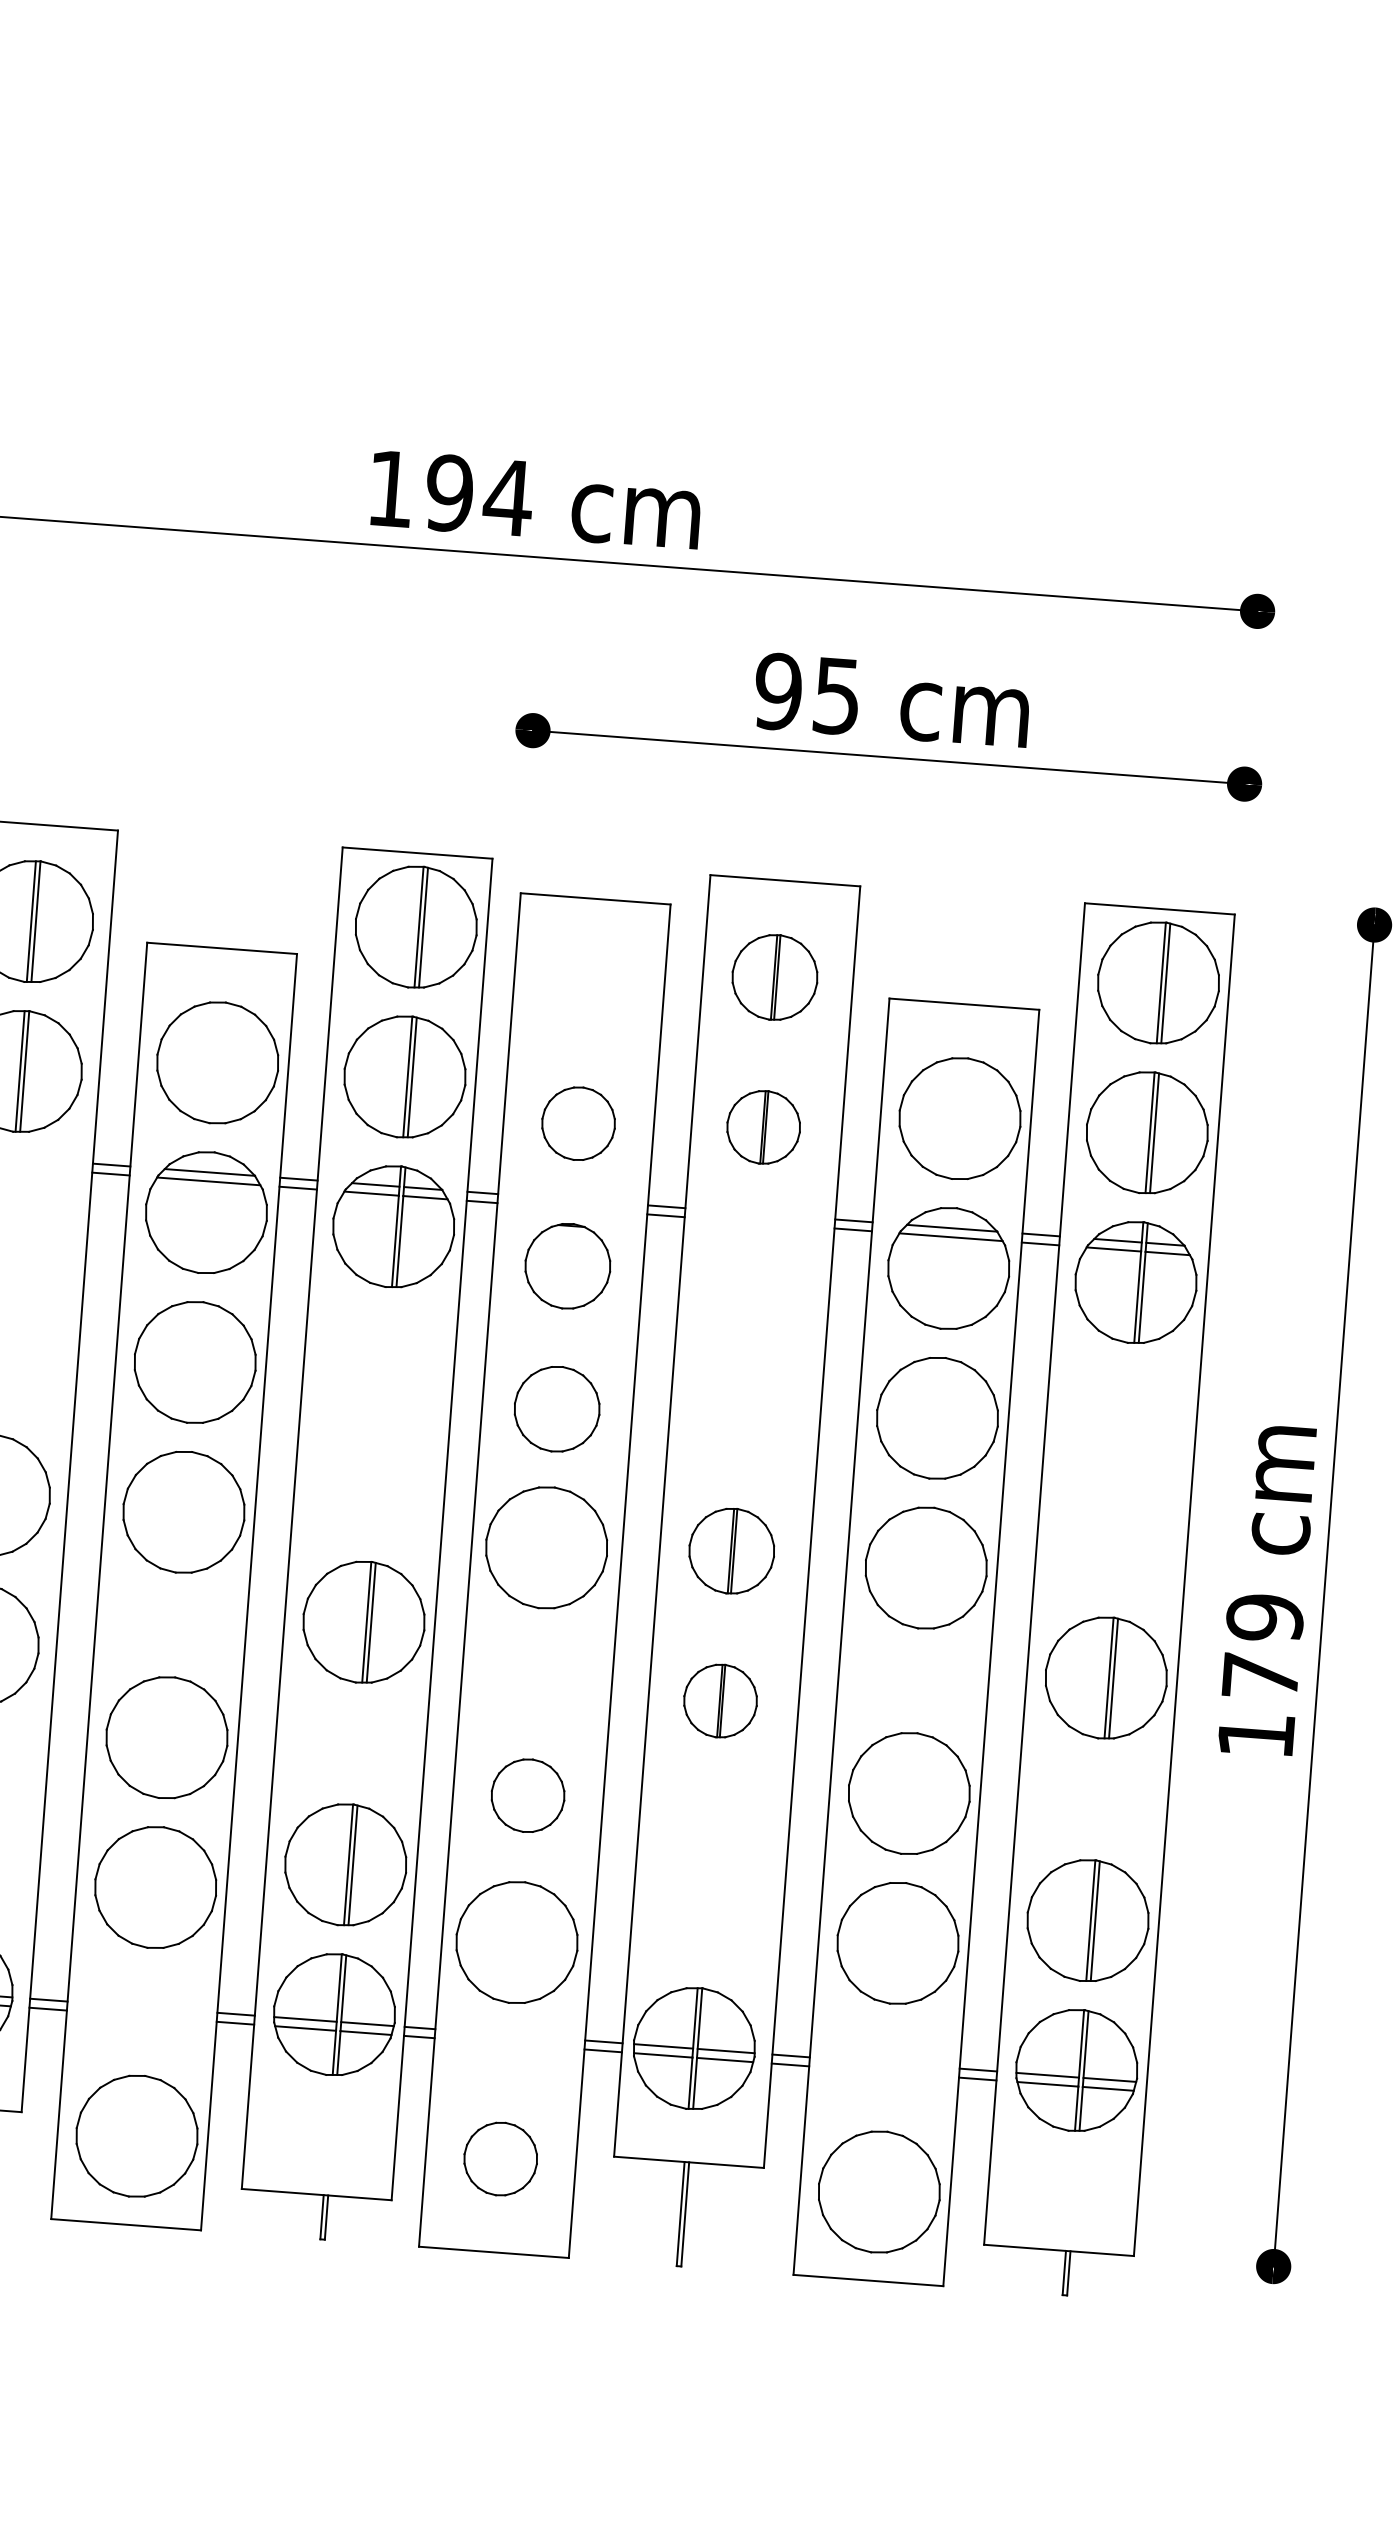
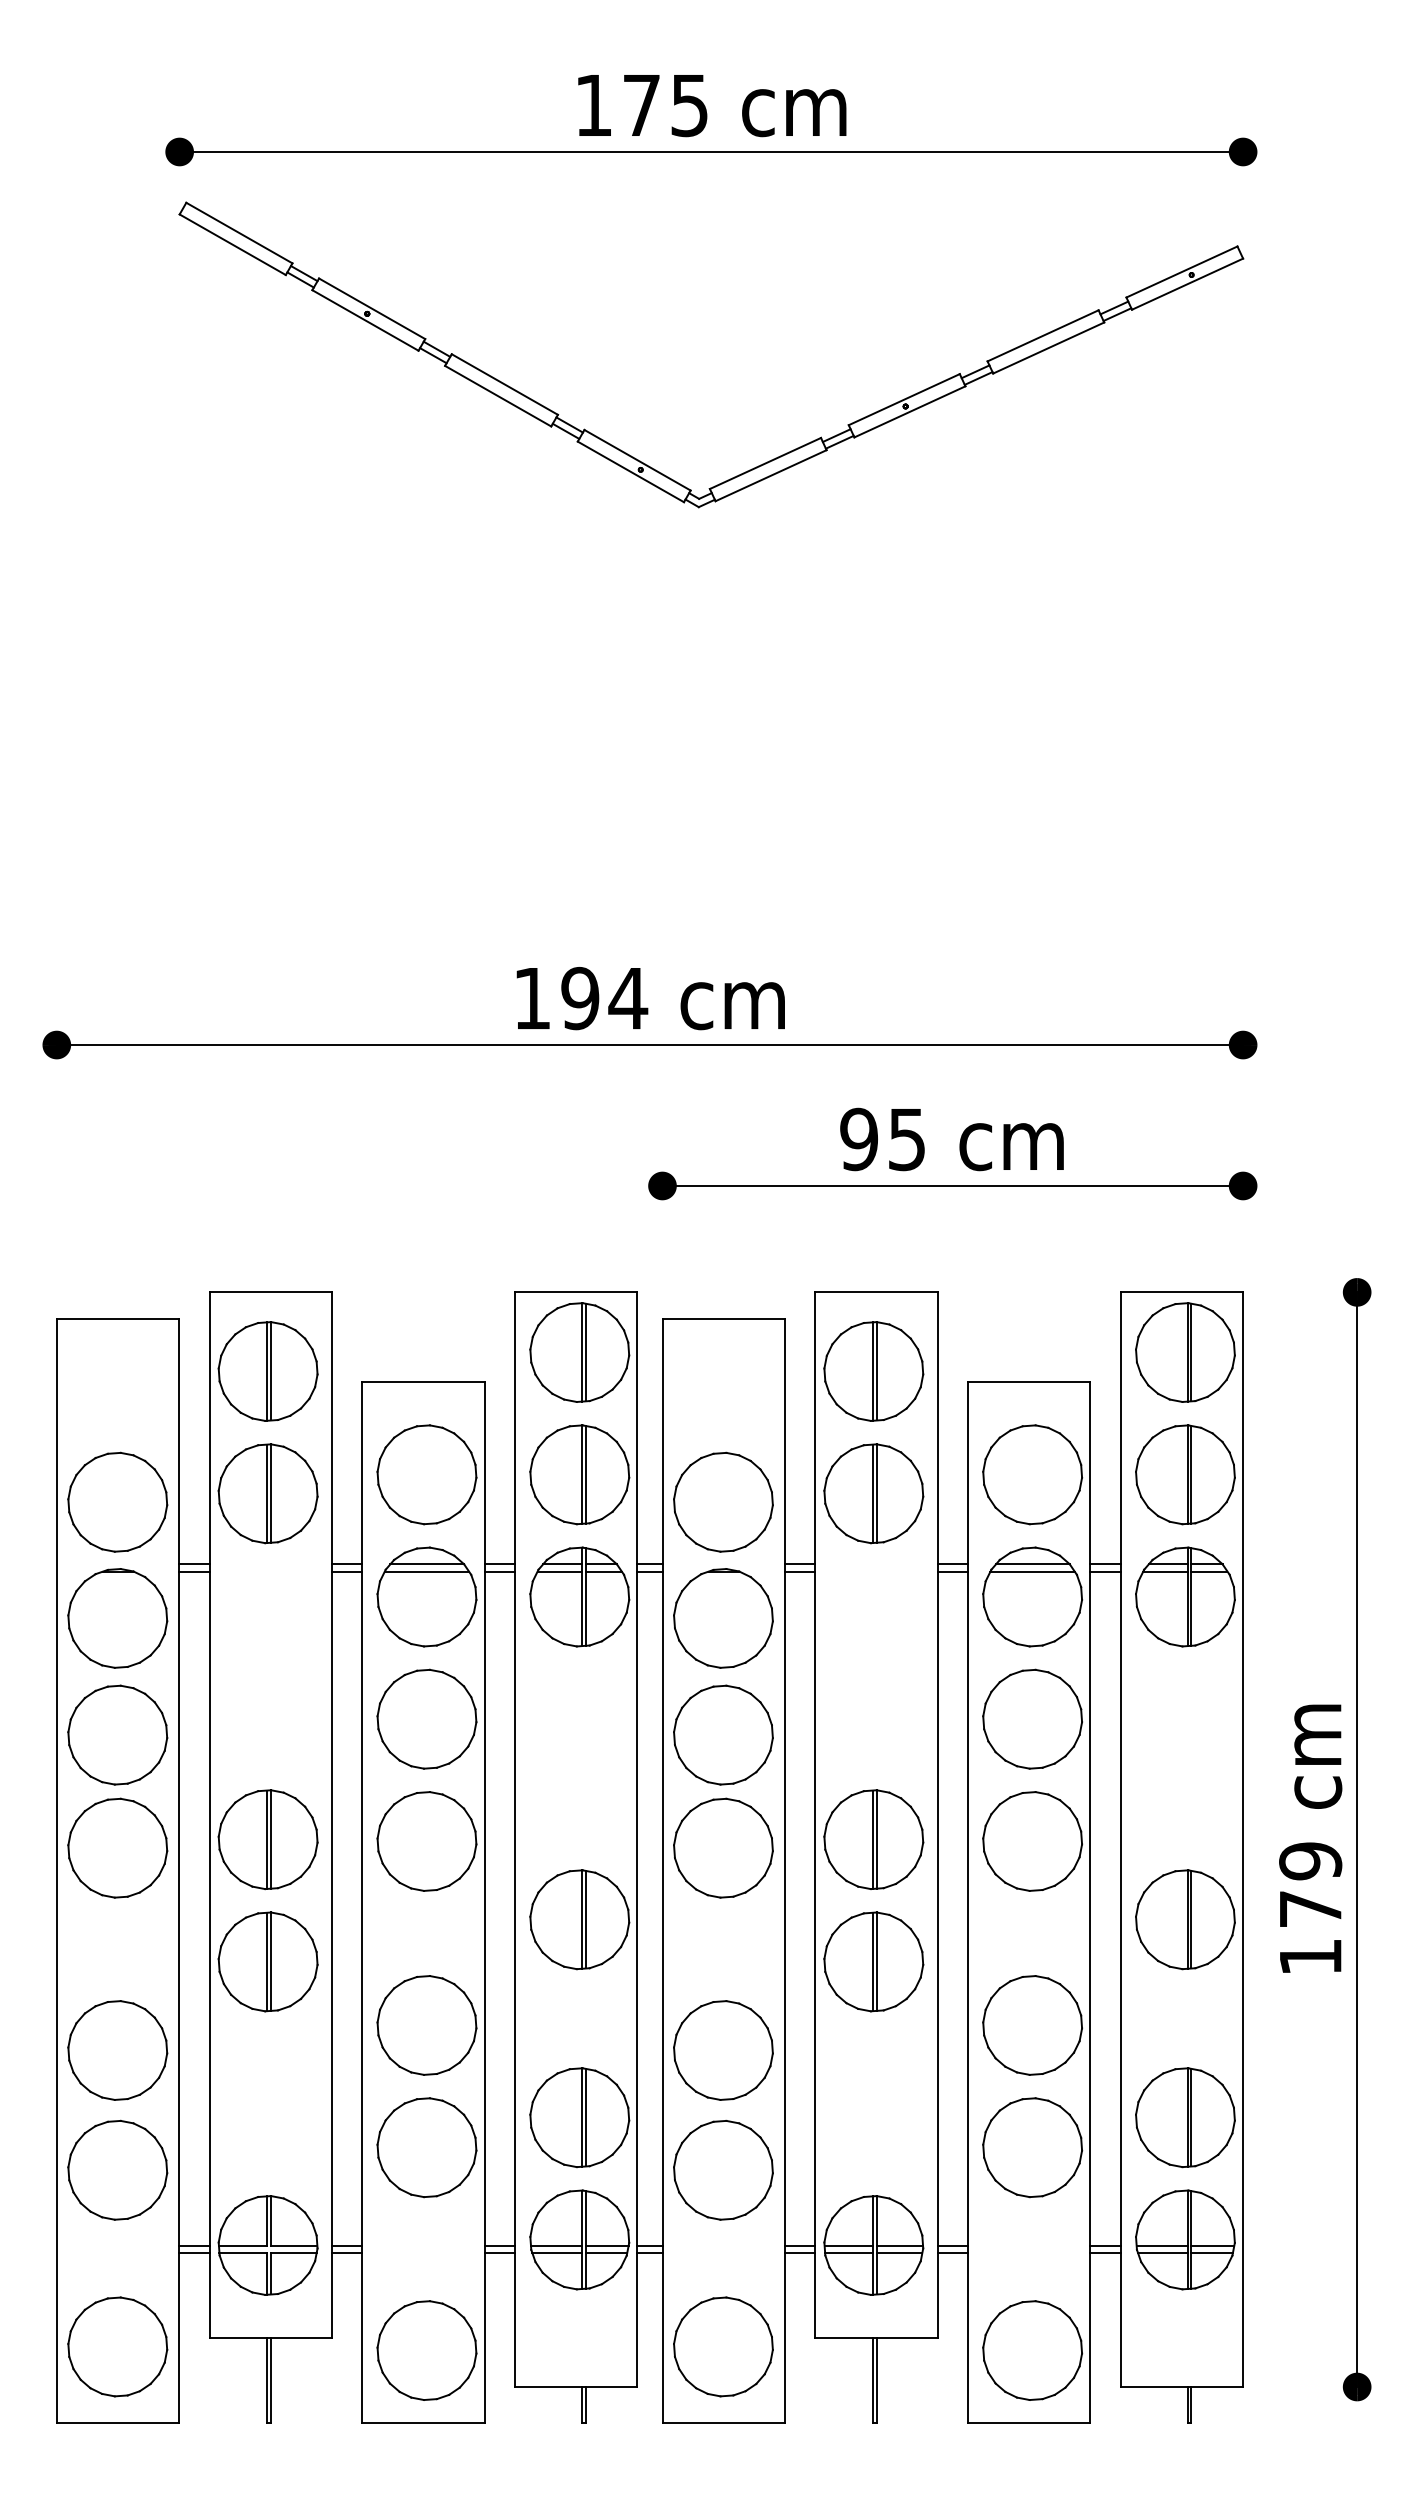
part: (774, 977) -> (873, 1371), size x1.43
part: (578, 1122) -> (723, 1501), size x1.67
part: (763, 1126) -> (873, 1493), size x1.67
part: (567, 1266) -> (723, 1618), size x1.43
part: (557, 1408) -> (723, 1734), size x1.43
part: (731, 1550) -> (873, 1839), size x1.43
part: (720, 1700) -> (873, 1961), size x1.67
part: (528, 1795) -> (723, 2050), size x1.67
part: (500, 2158) -> (723, 2346), size x1.67

